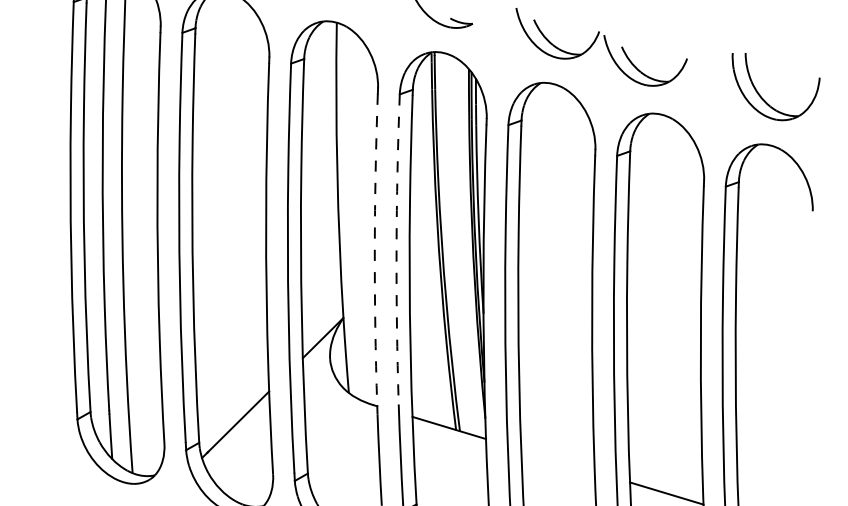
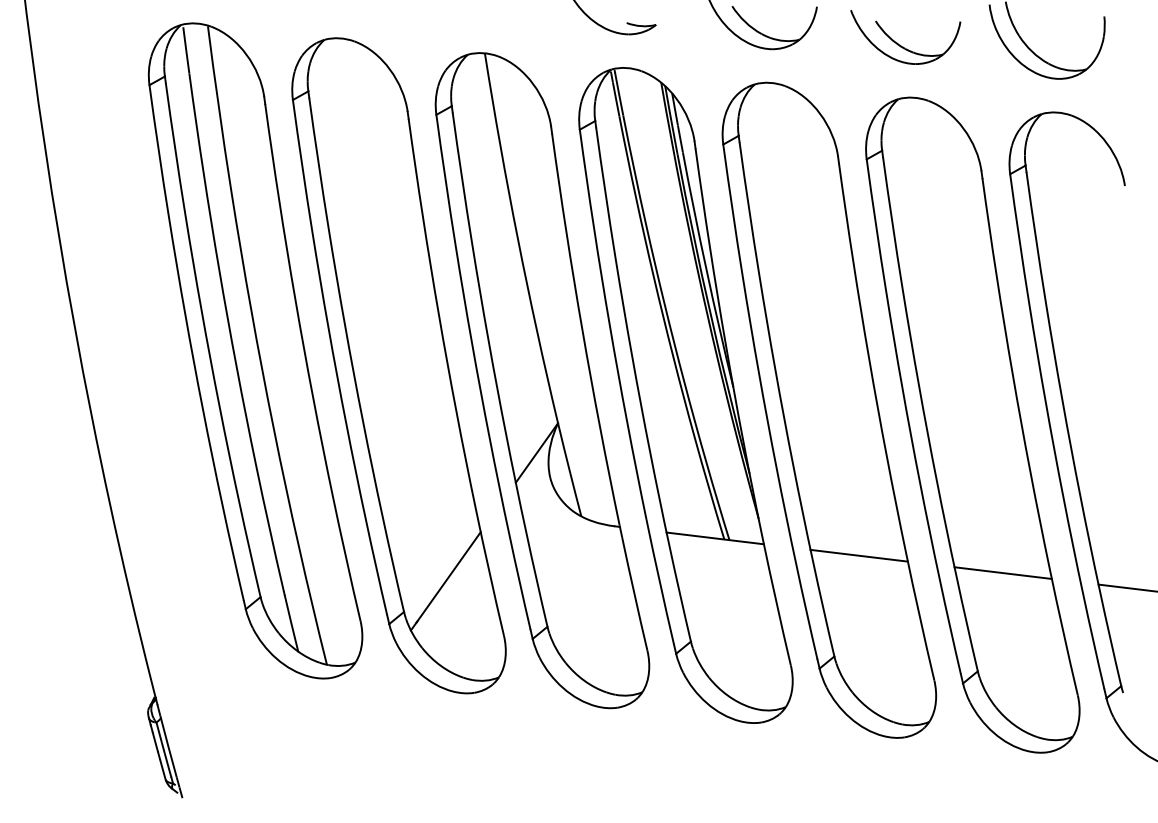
part: (638, 69) -> (901, 45), moved
arc: (374, 249) -> (582, 330), dashed -> solid
arc: (396, 249) -> (609, 325), dashed -> solid
line: (557, 460) -> (858, 555), added

